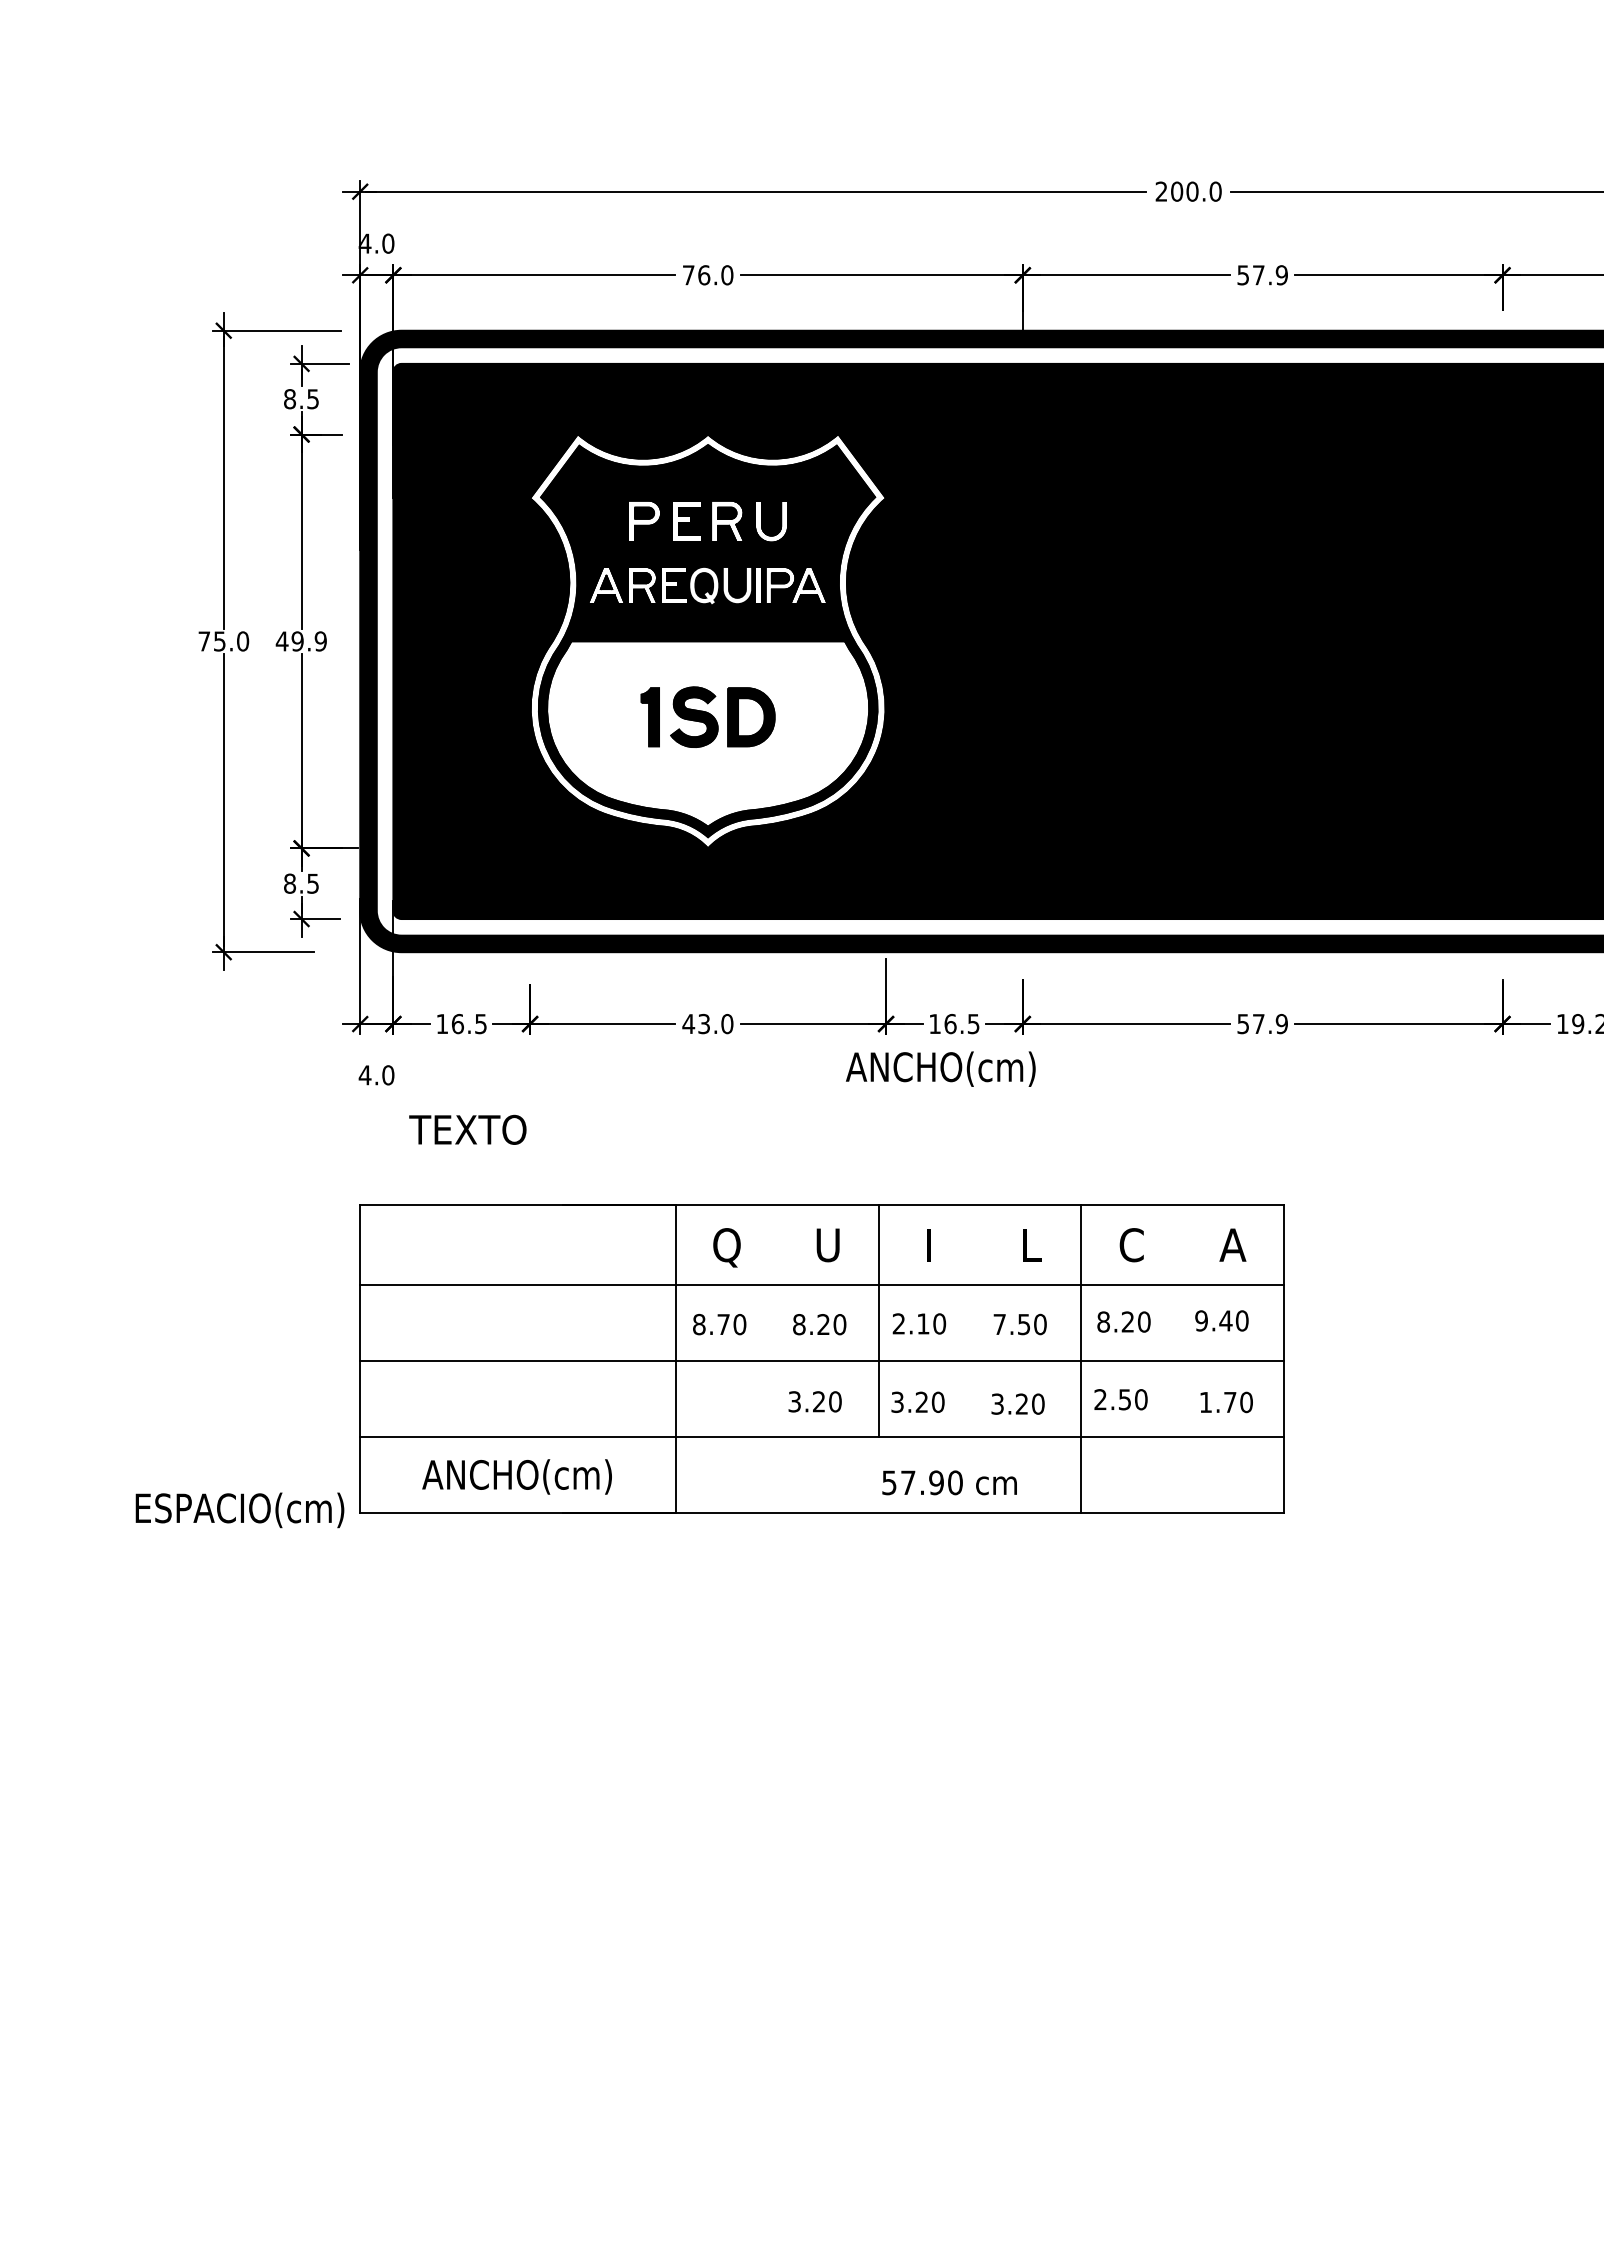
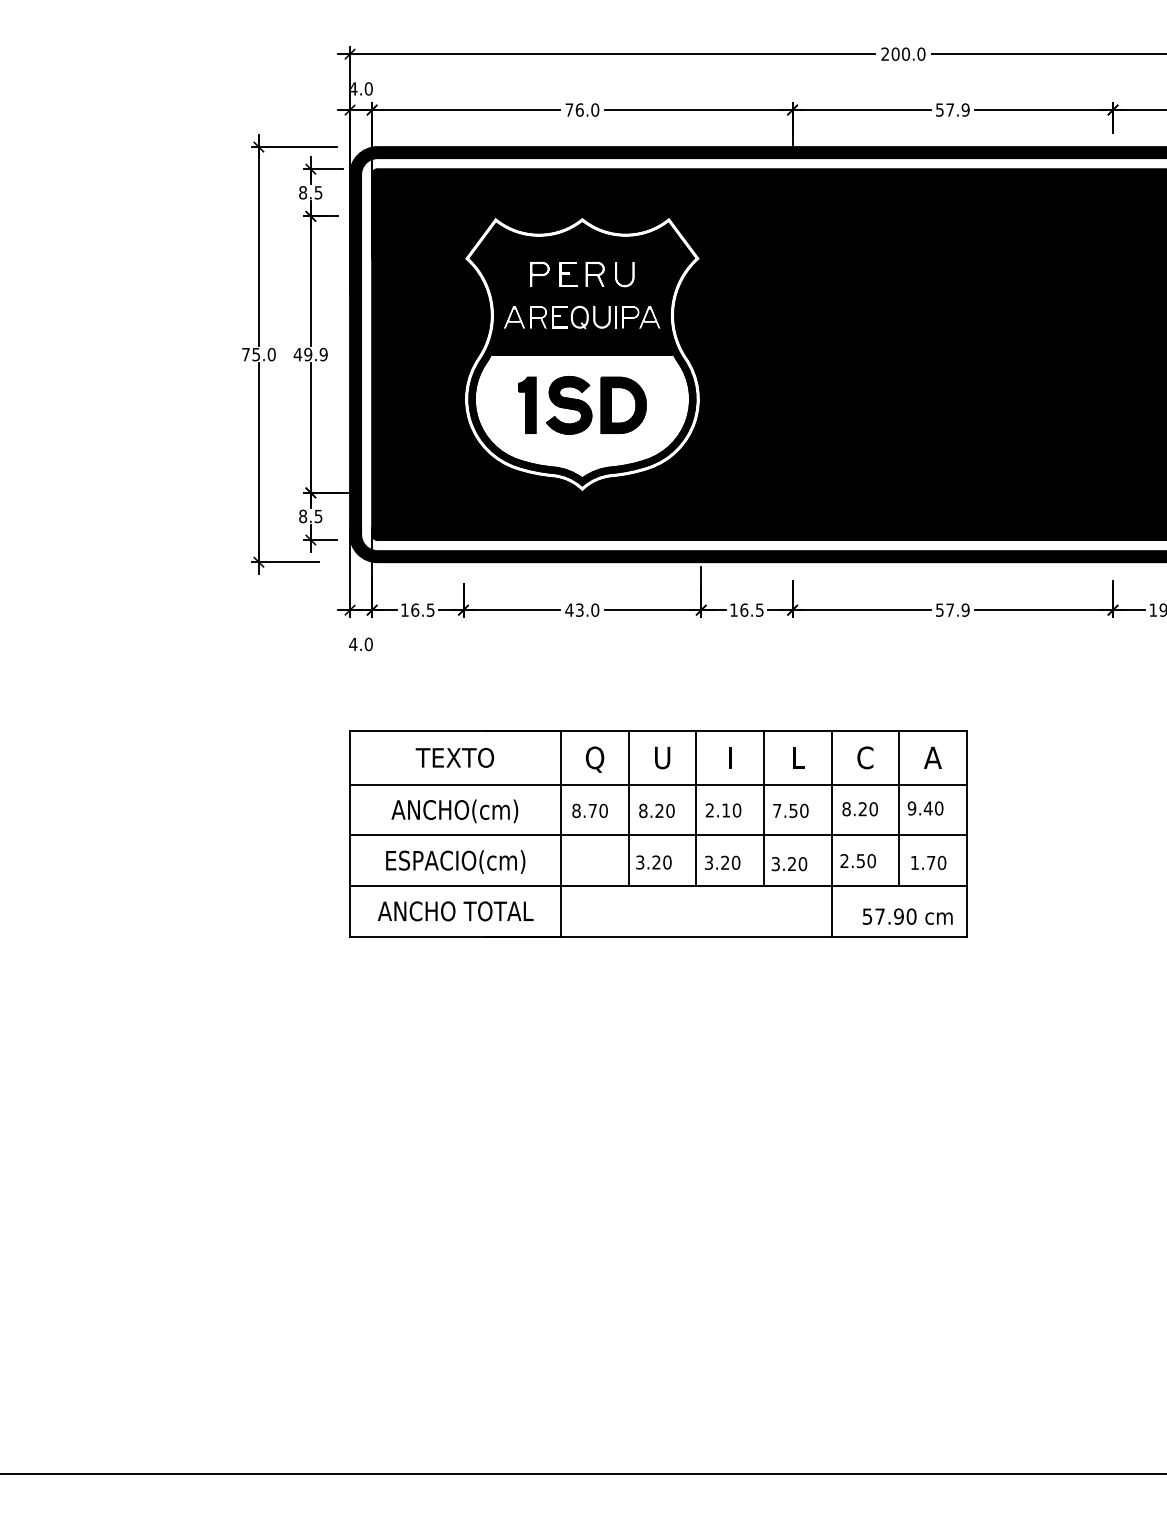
part: (708, 716) -> (582, 404), size x1.43
text: (940, 1069) -> (454, 811), moved
text: (467, 1129) -> (454, 757), moved
line: (777, 1320) -> (628, 808), added
line: (979, 1320) -> (763, 808), added
line: (1182, 1320) -> (899, 808), added
text: (518, 1476) -> (455, 912), ANCHO(cm) -> ANCHO TOTAL
text: (949, 1482) -> (907, 916), moved
text: (239, 1509) -> (455, 861), moved

